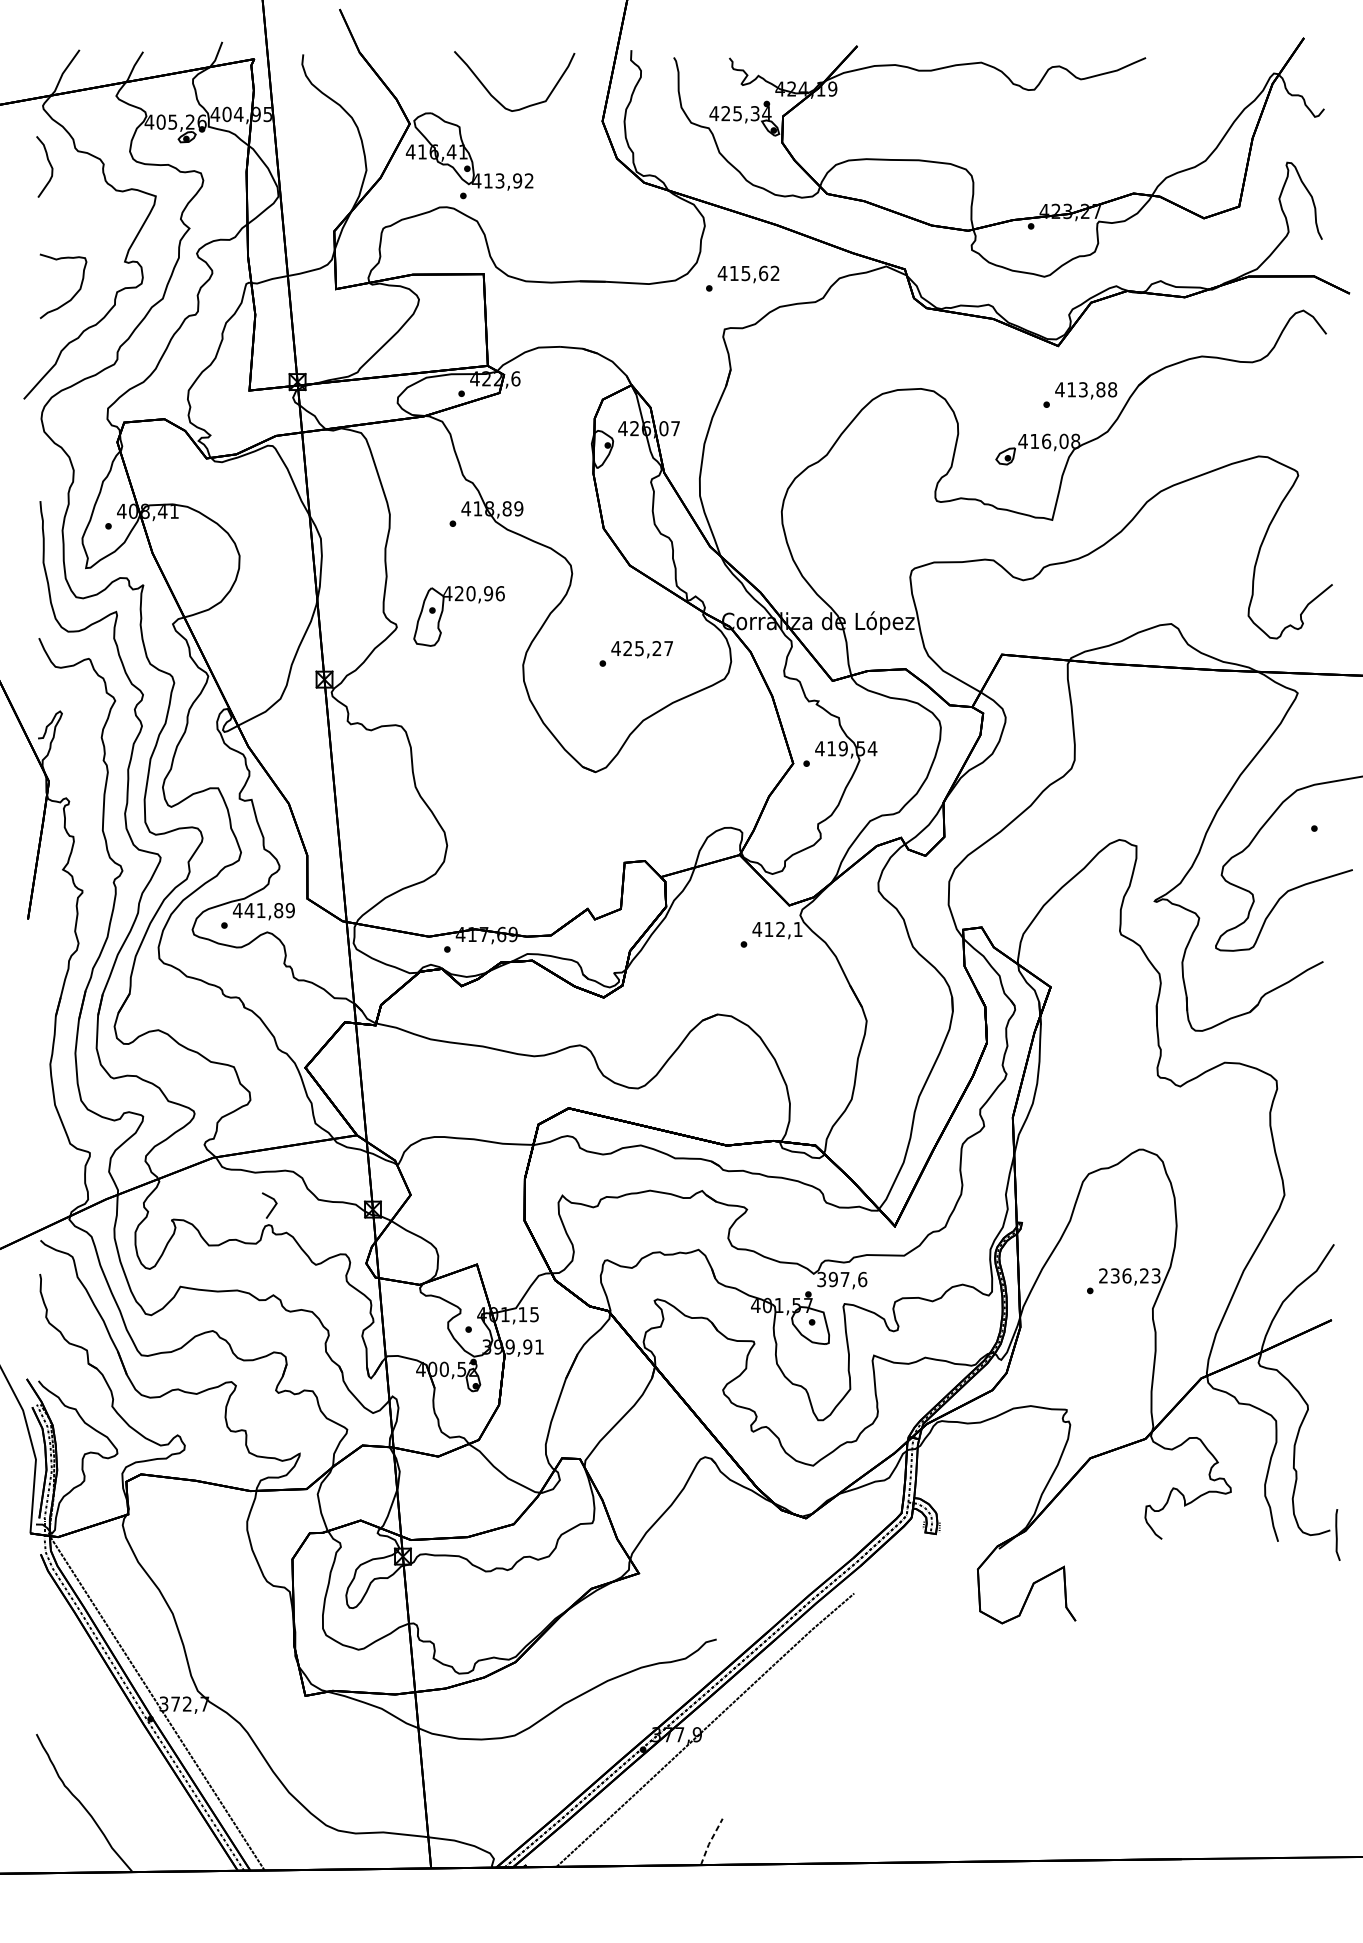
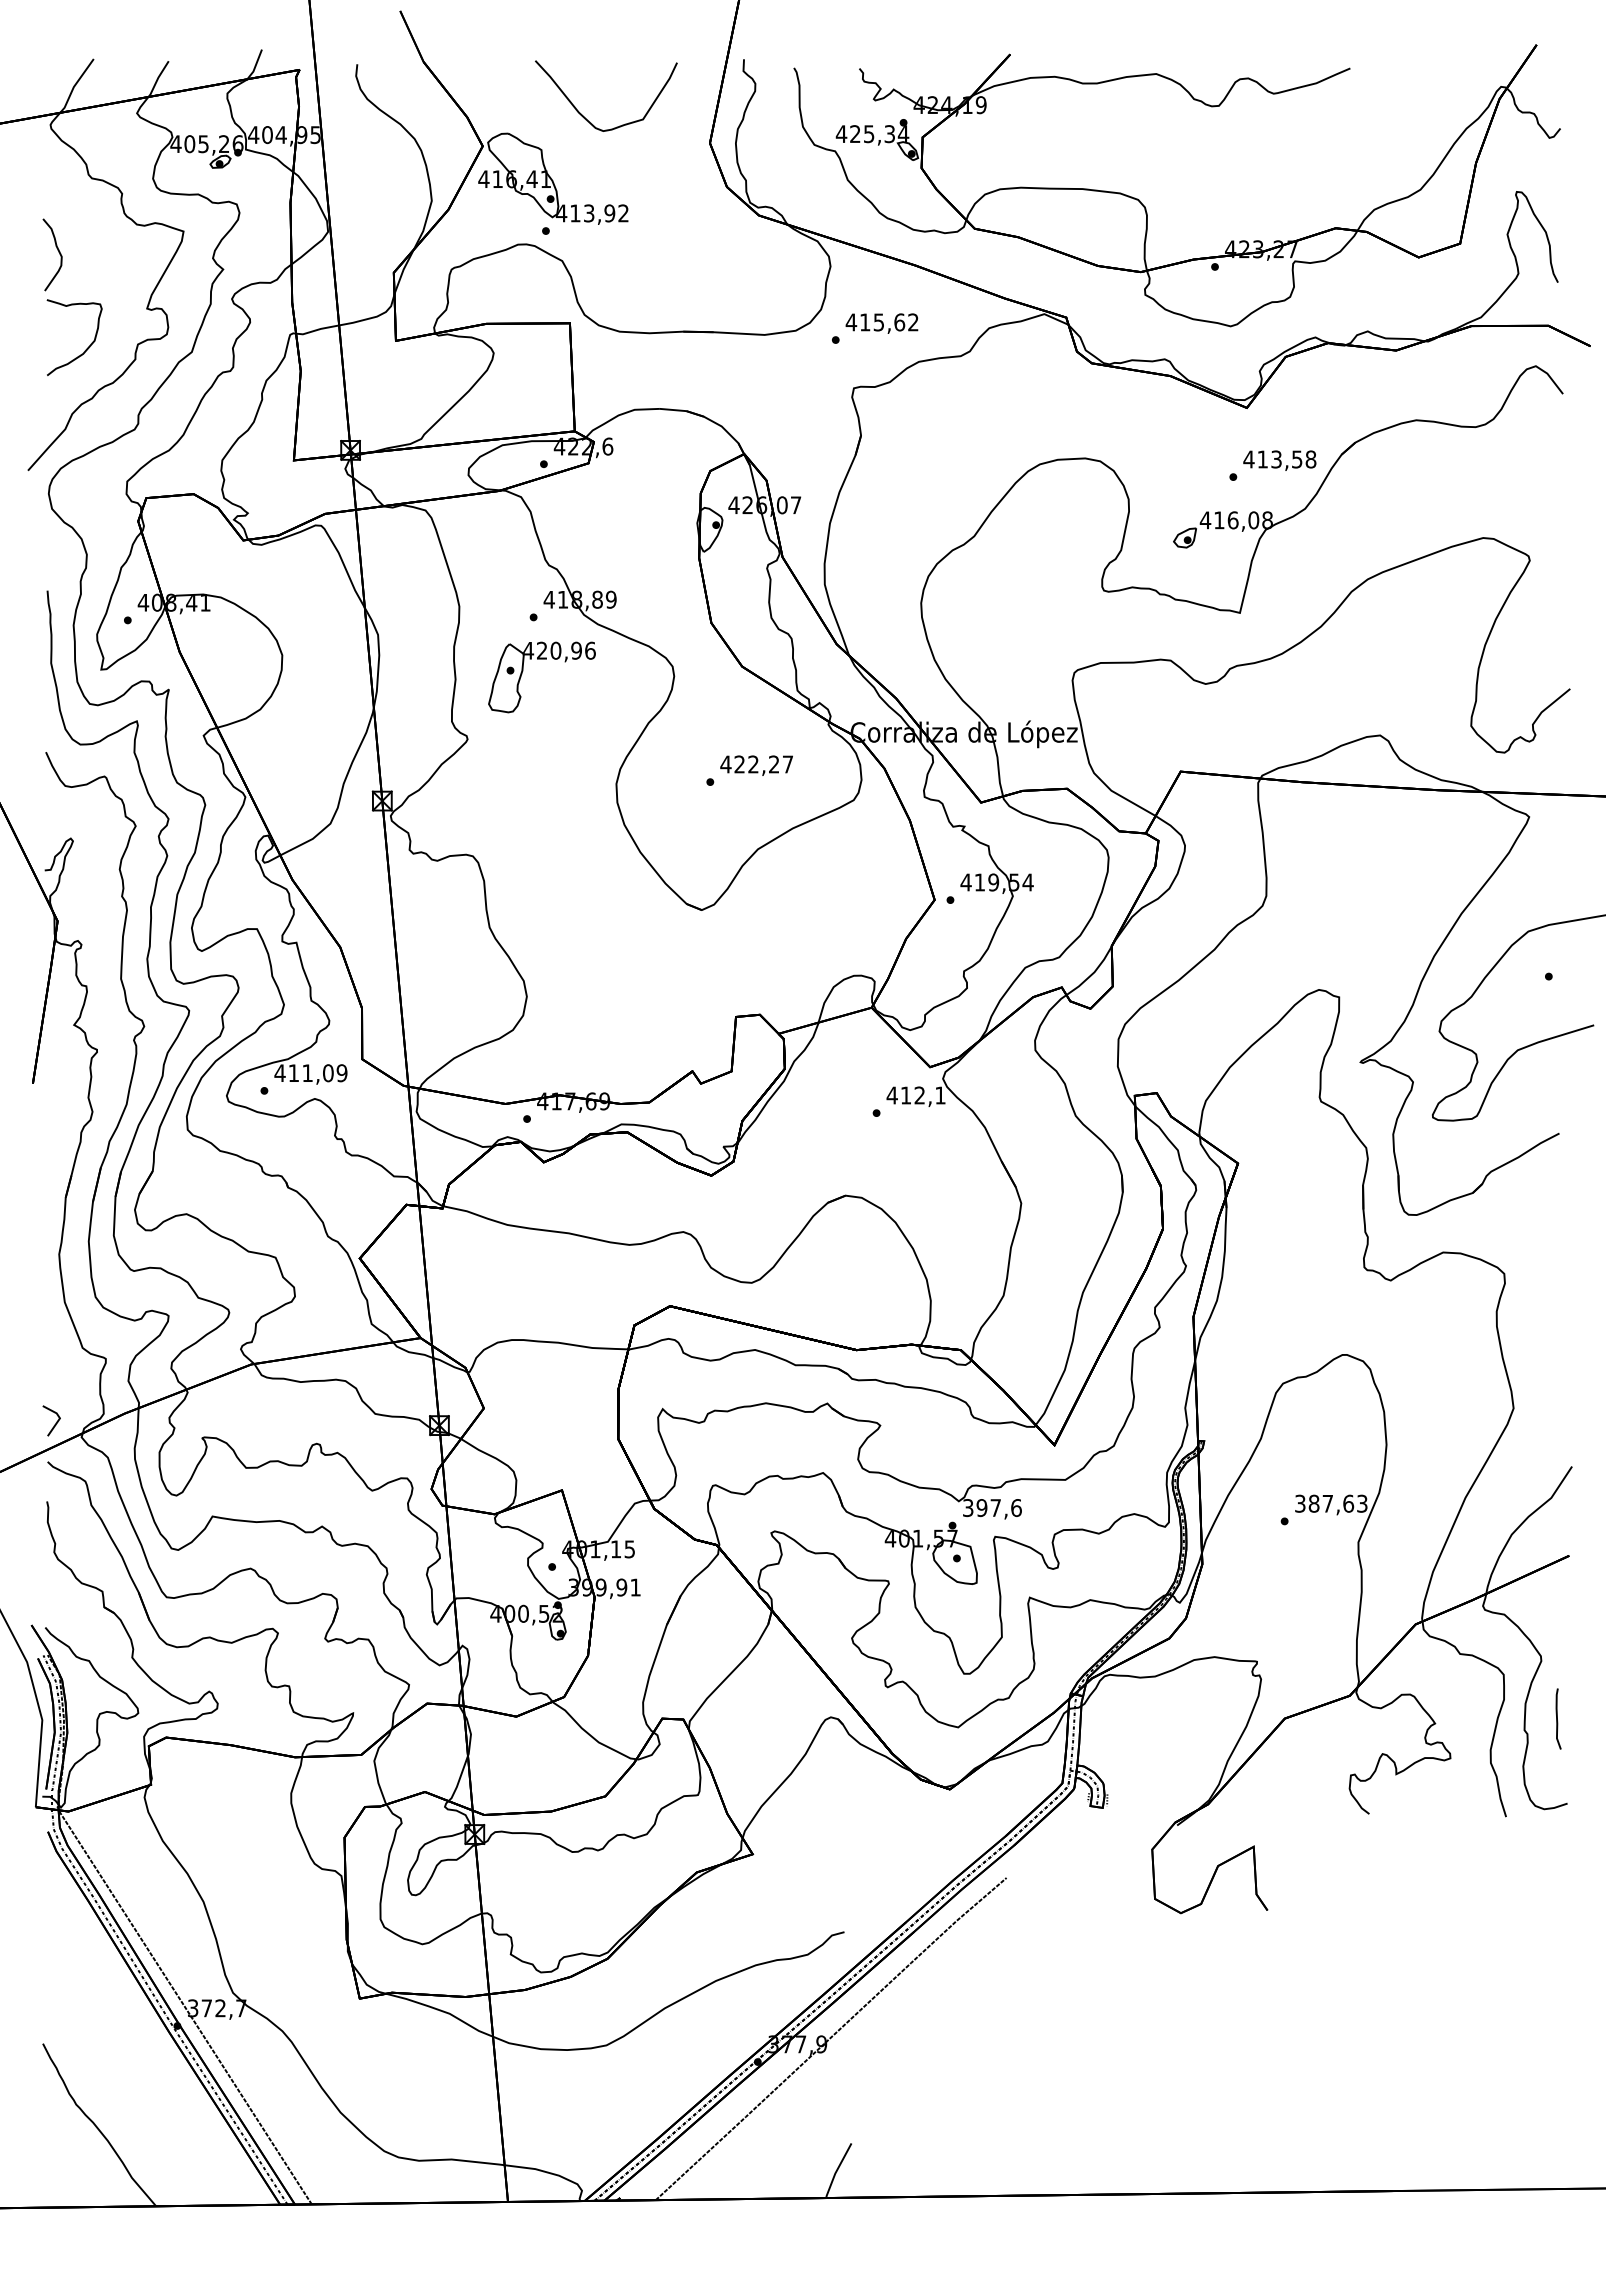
curve: (49, 164) -> (58, 252), moved
text: (1100, 389) -> (1296, 459), 413,88 -> 413,58
part: (458, 601) -> (541, 659), moved
text: (639, 648) -> (753, 764), 425,27 -> 422,27
text: (263, 909) -> (310, 1072), 441,89 -> 411,09
line: (272, 1207) -> (55, 1423), moved
text: (1124, 1275) -> (1324, 1503), 236,23 -> 387,63
curve: (1337, 1534) -> (1557, 1718), moved
line: (709, 1842) -> (836, 2171), dashed -> solid

